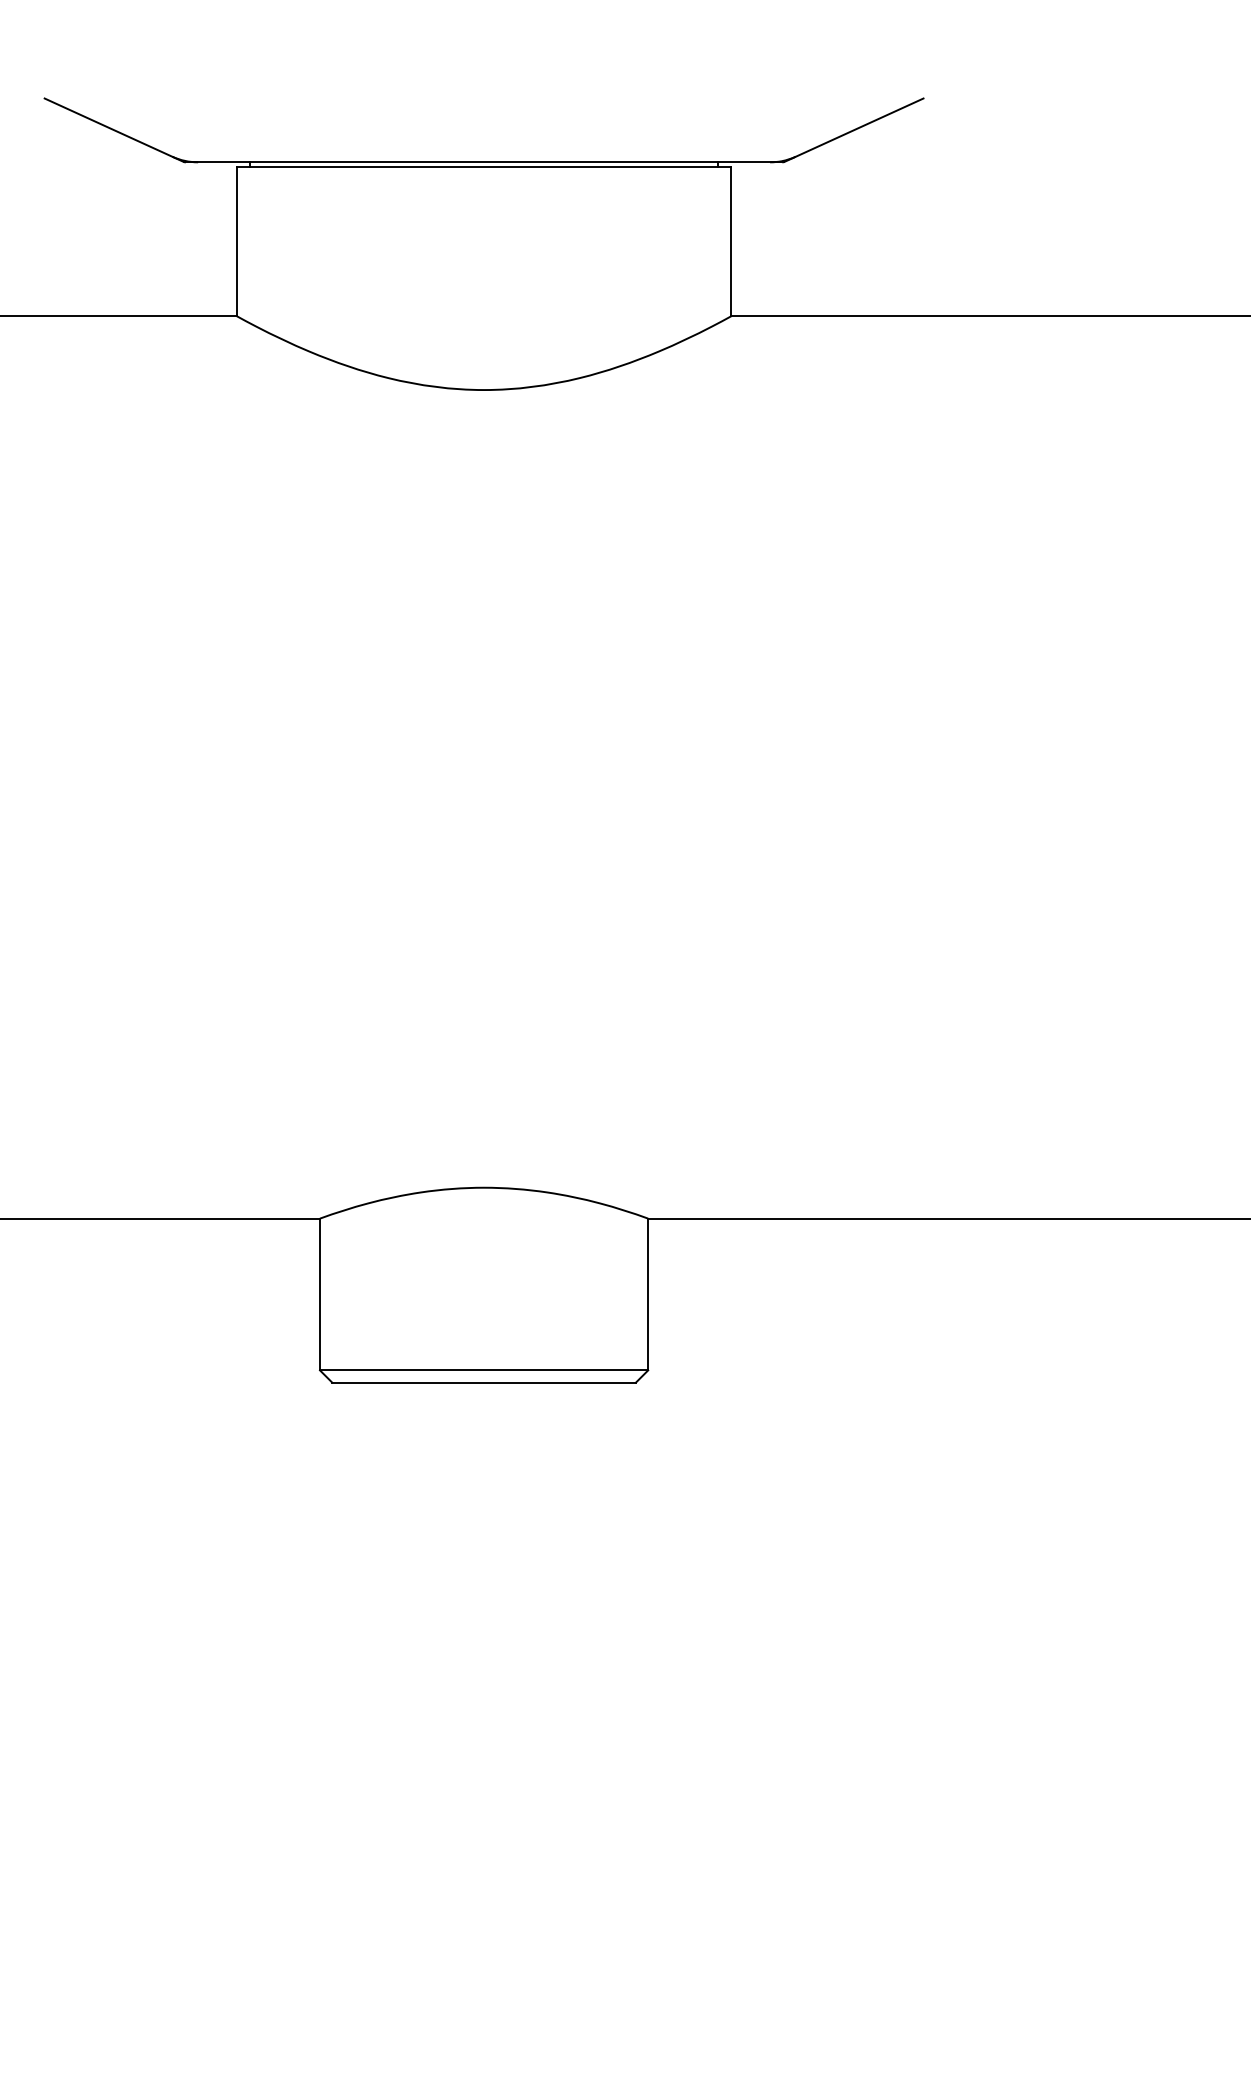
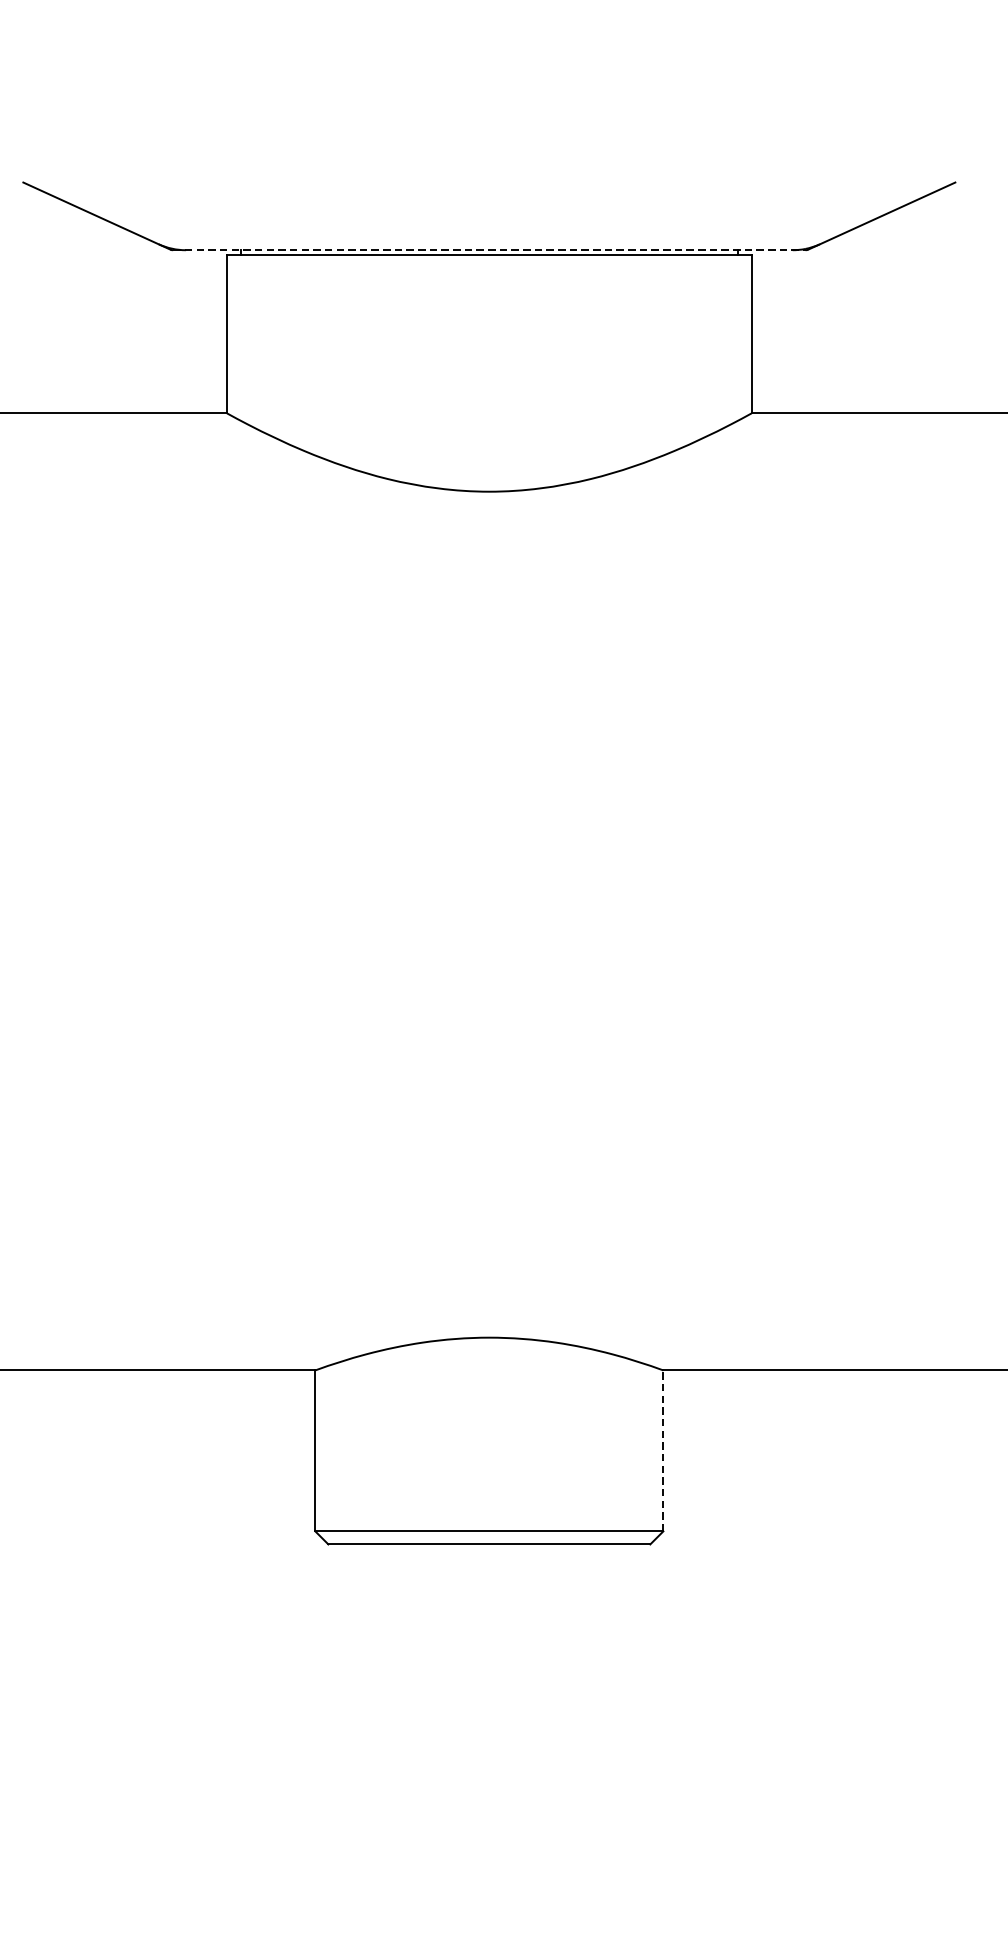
line: (484, 162) -> (489, 250), solid -> dashed
line: (648, 1294) -> (663, 1450), solid -> dashed

